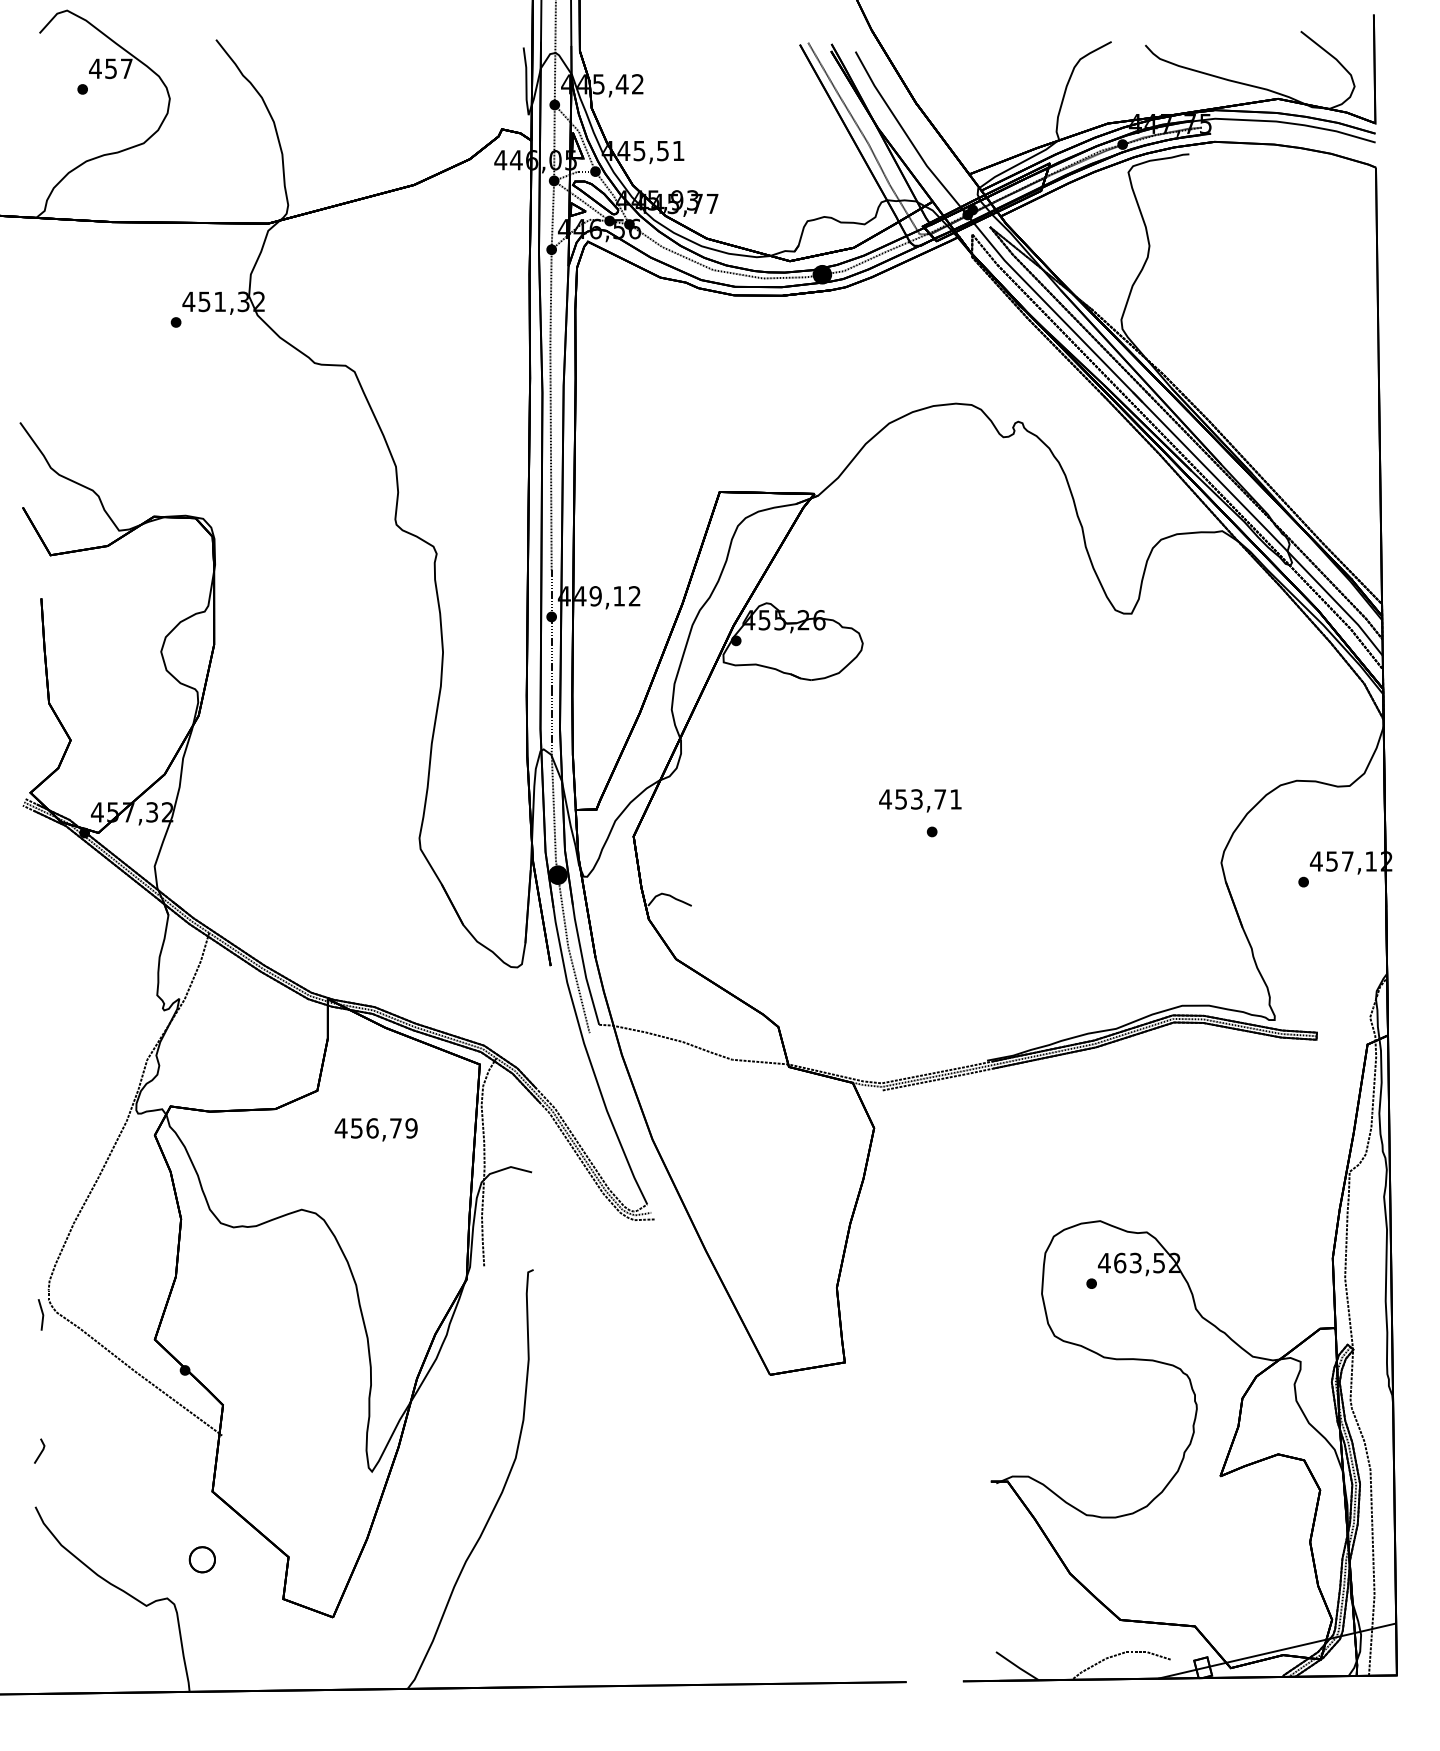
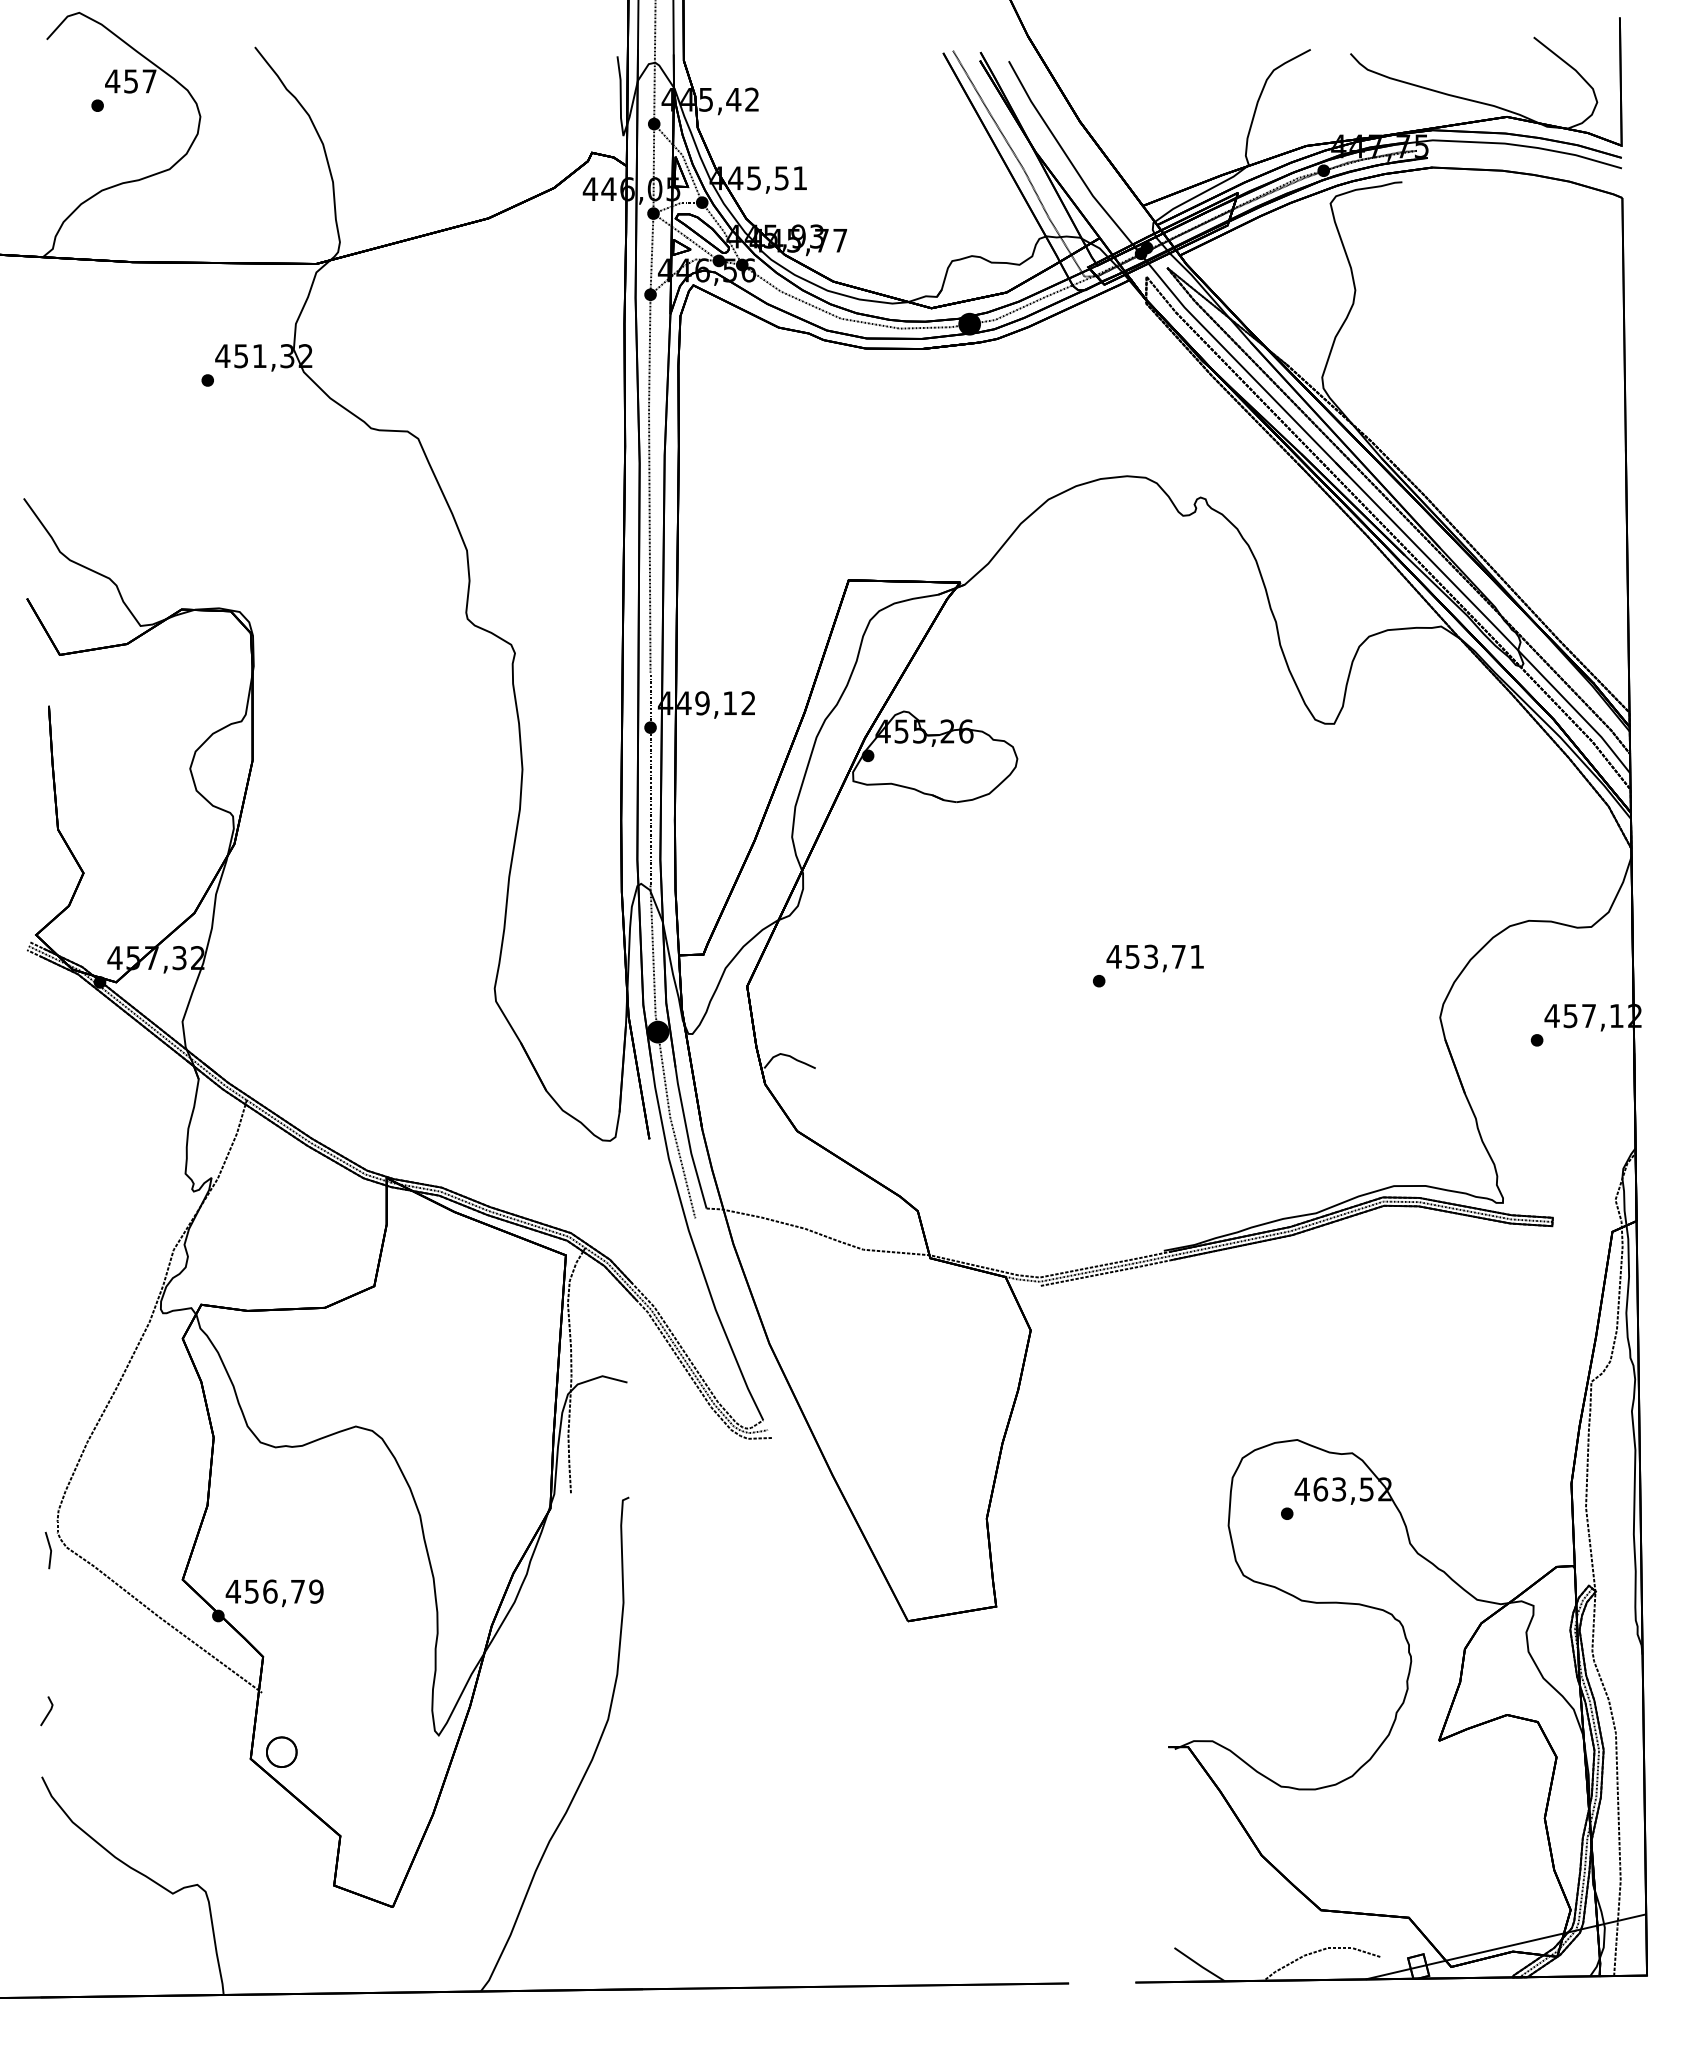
text: (919, 800) -> (1154, 958), moved
text: (376, 1129) -> (274, 1593), moved
part: (202, 1559) -> (281, 1751), moved

